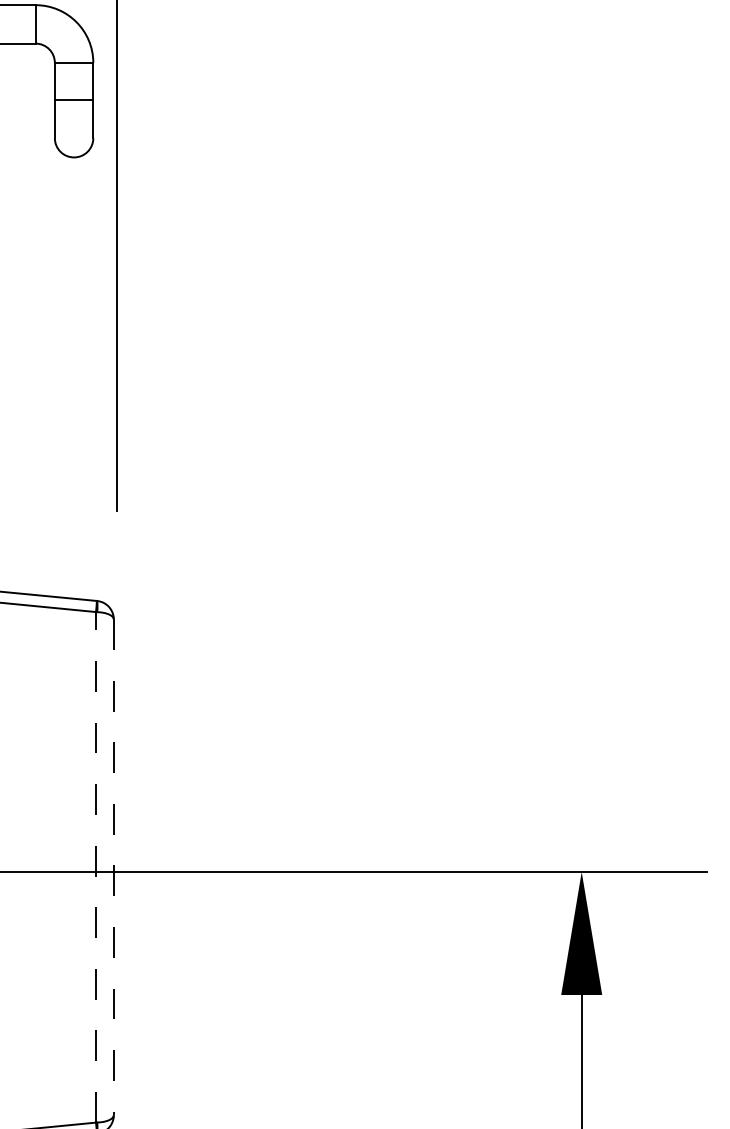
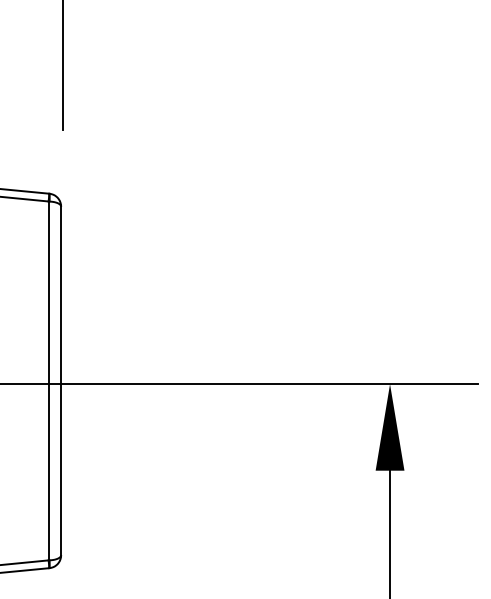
line: (96, 866) -> (48, 380), dashed -> solid
line: (113, 867) -> (60, 381), dashed -> solid

